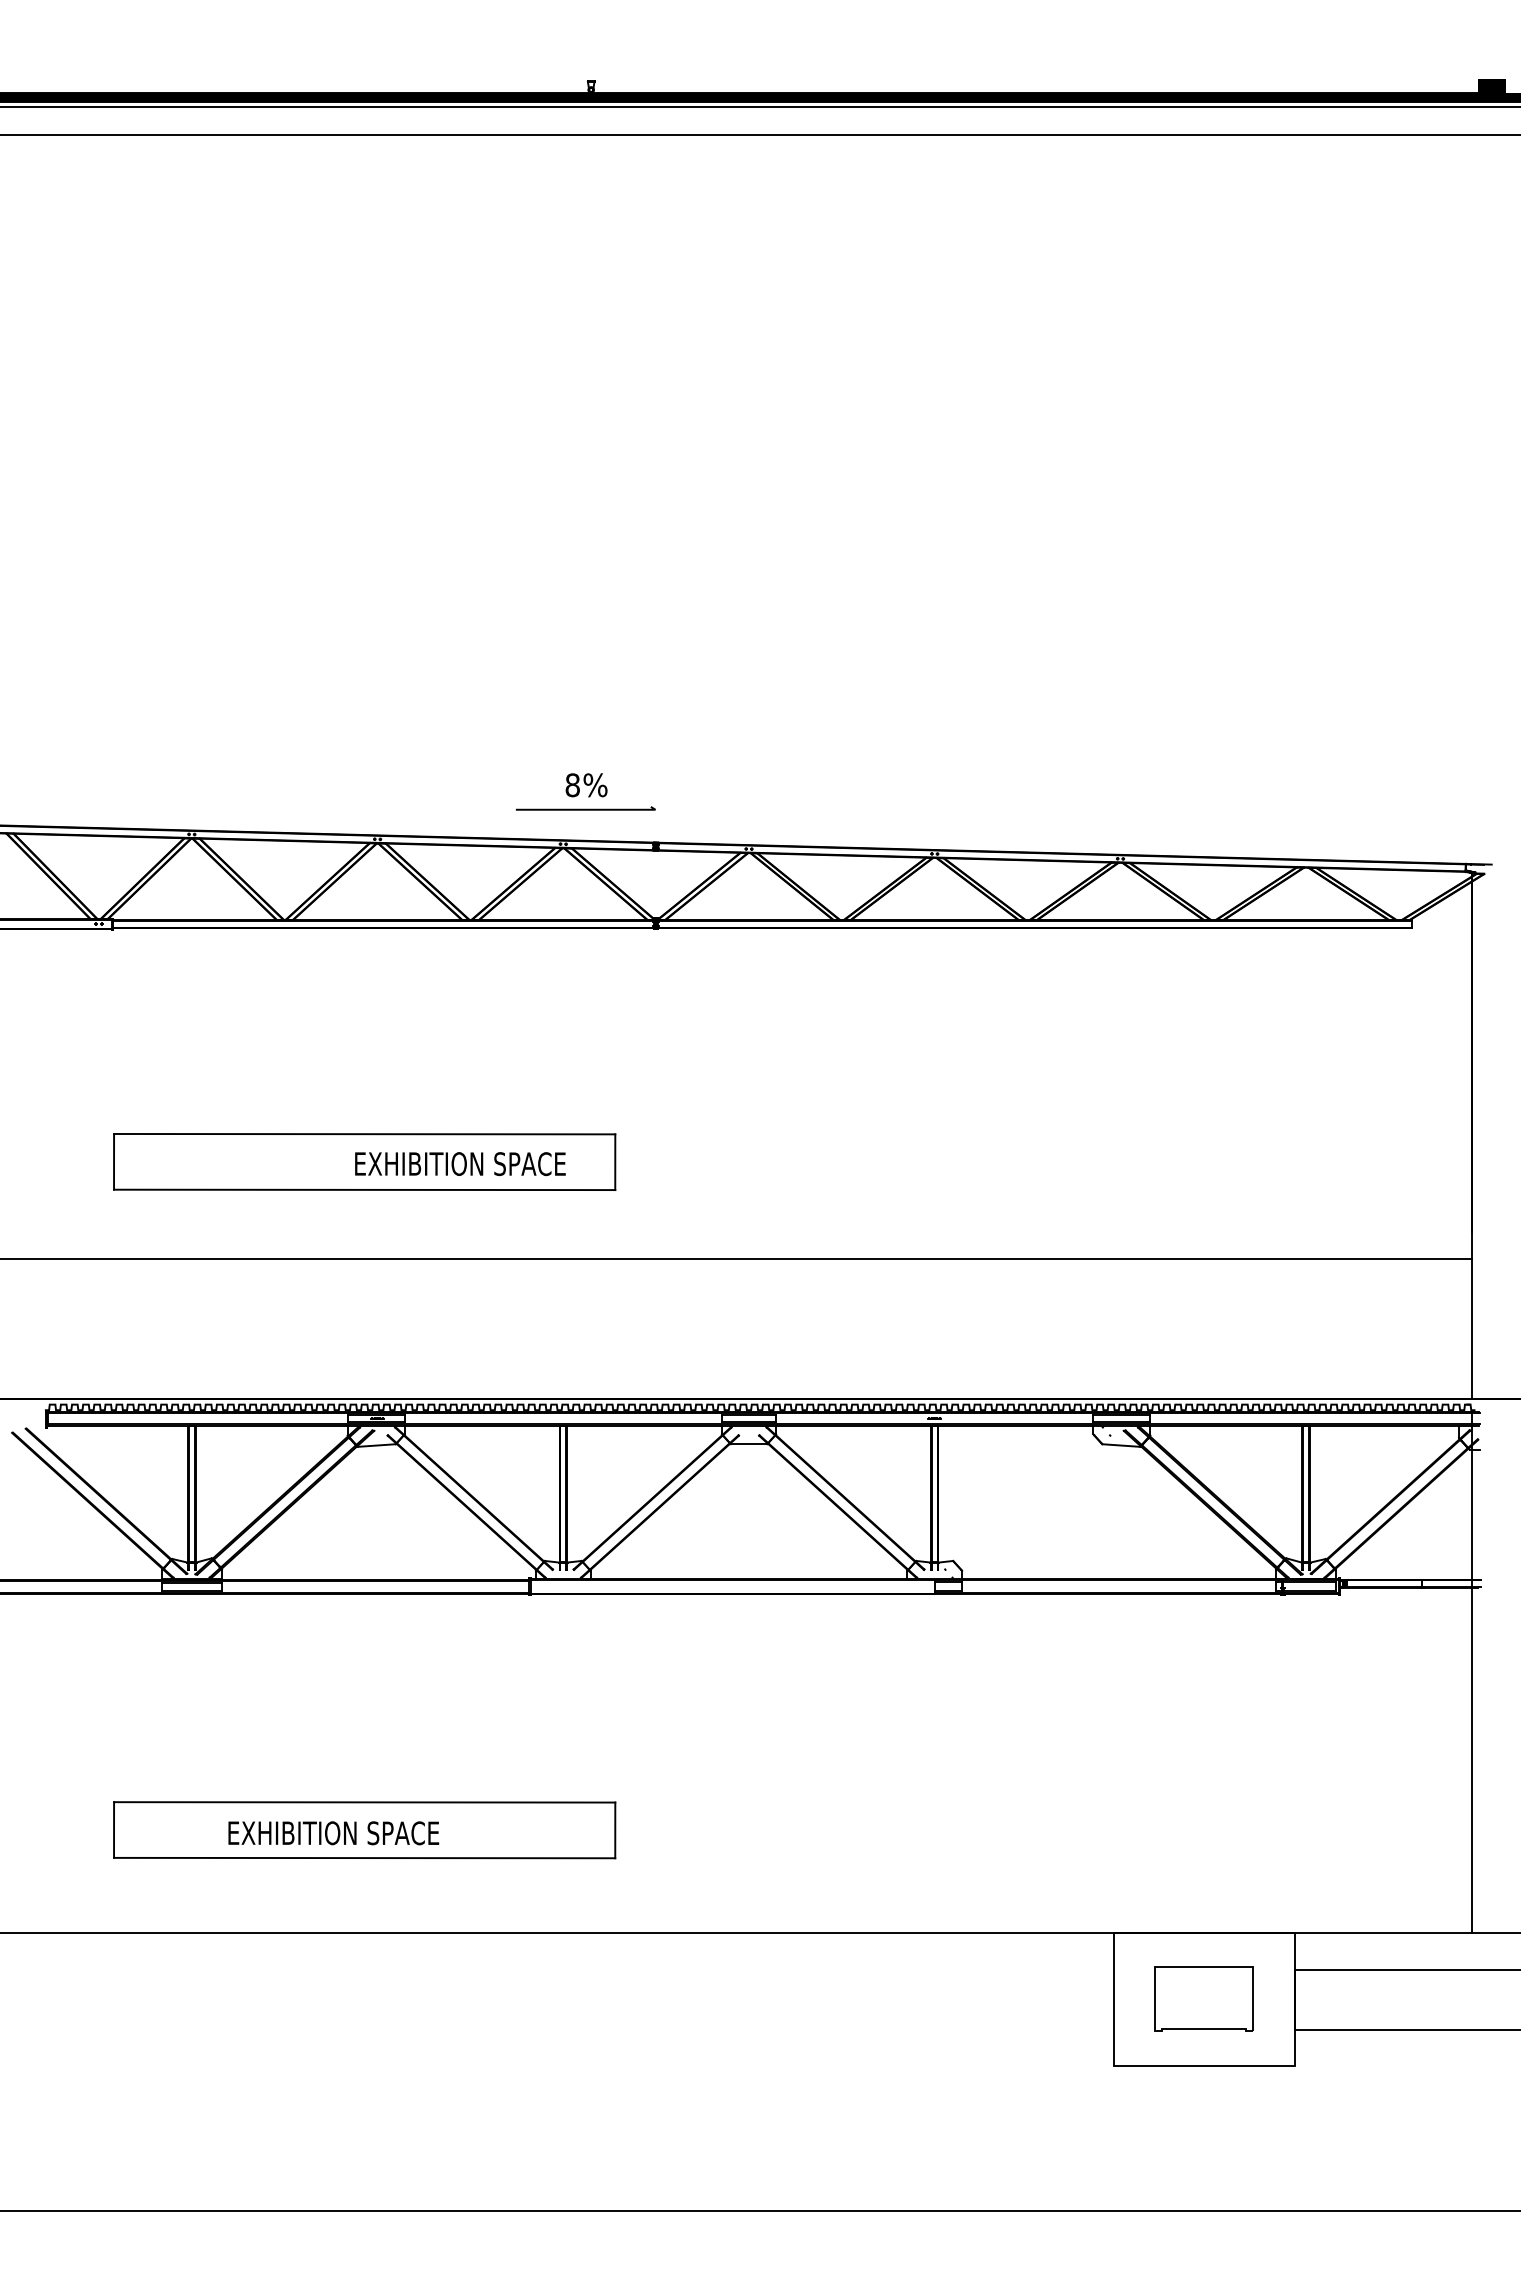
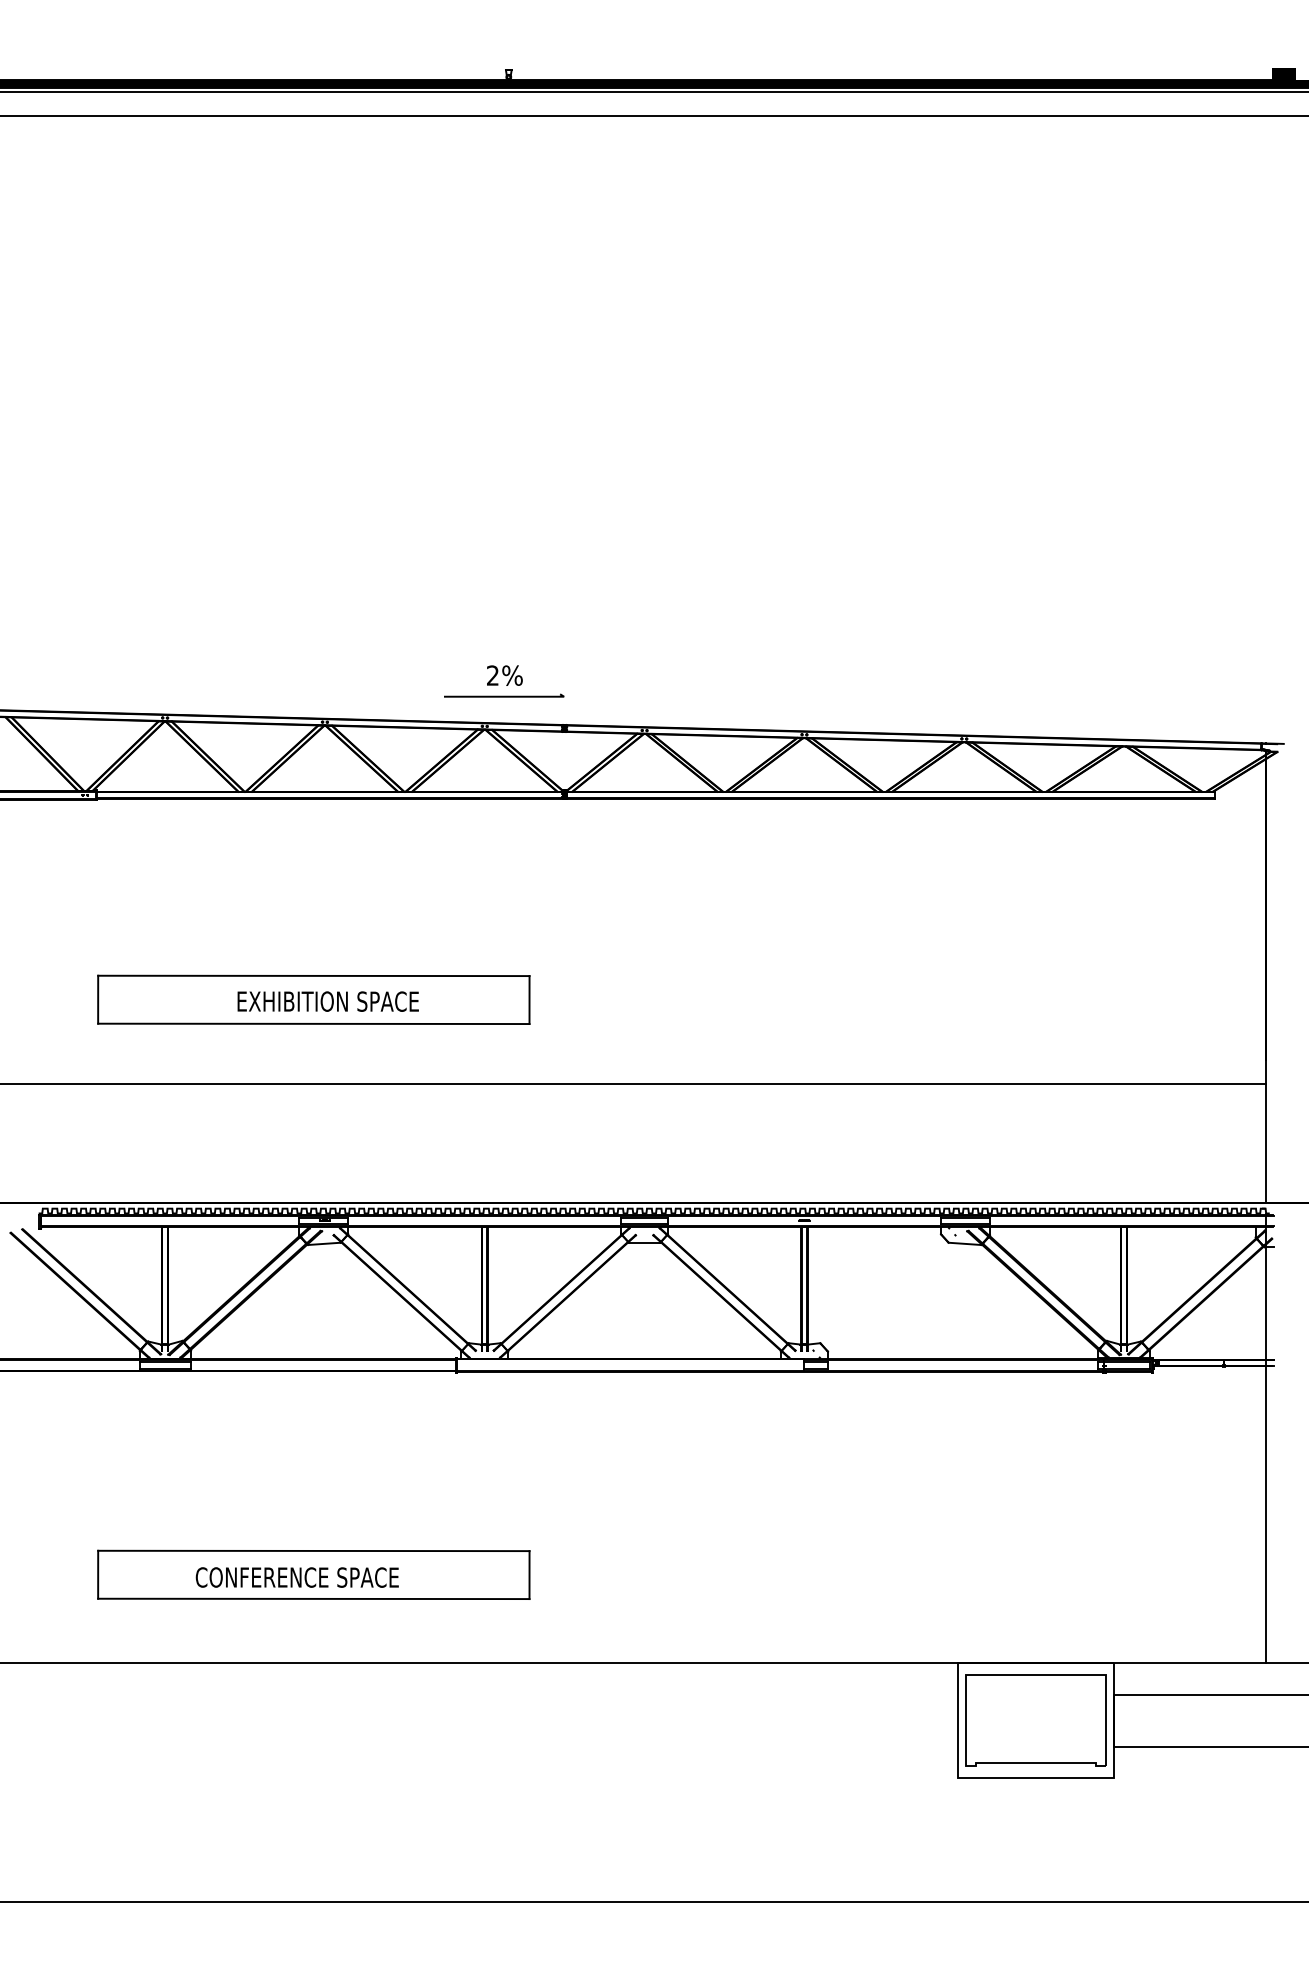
text: (572, 785) -> (492, 675), 8% -> 2%
text: (460, 1164) -> (328, 1002), moved
text: (345, 1833) -> (297, 1577), EXHIBITION SPACE -> CONFERENCE SPACE
part: (1203, 1998) -> (1035, 1719), size x1.67

